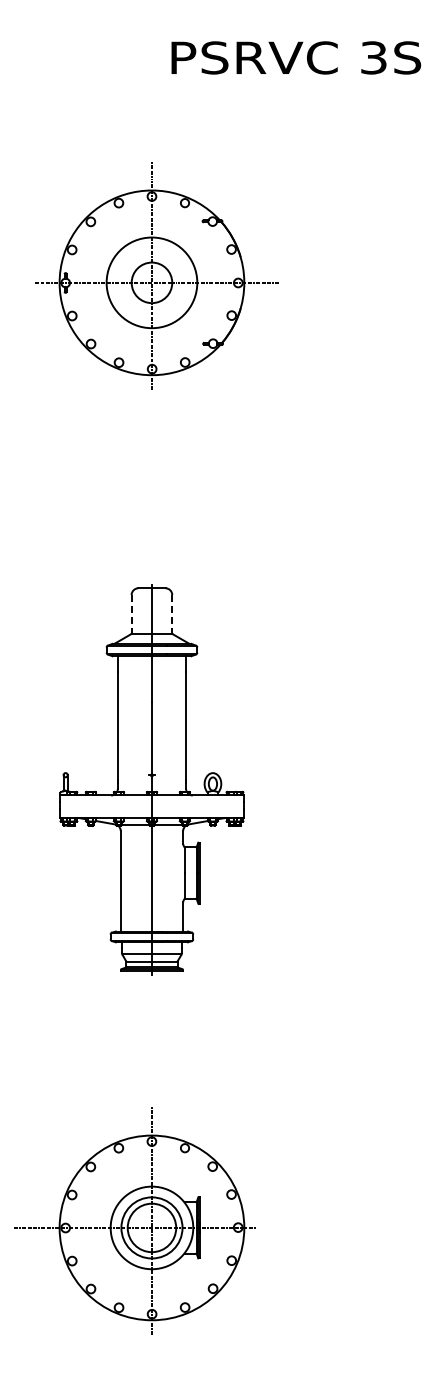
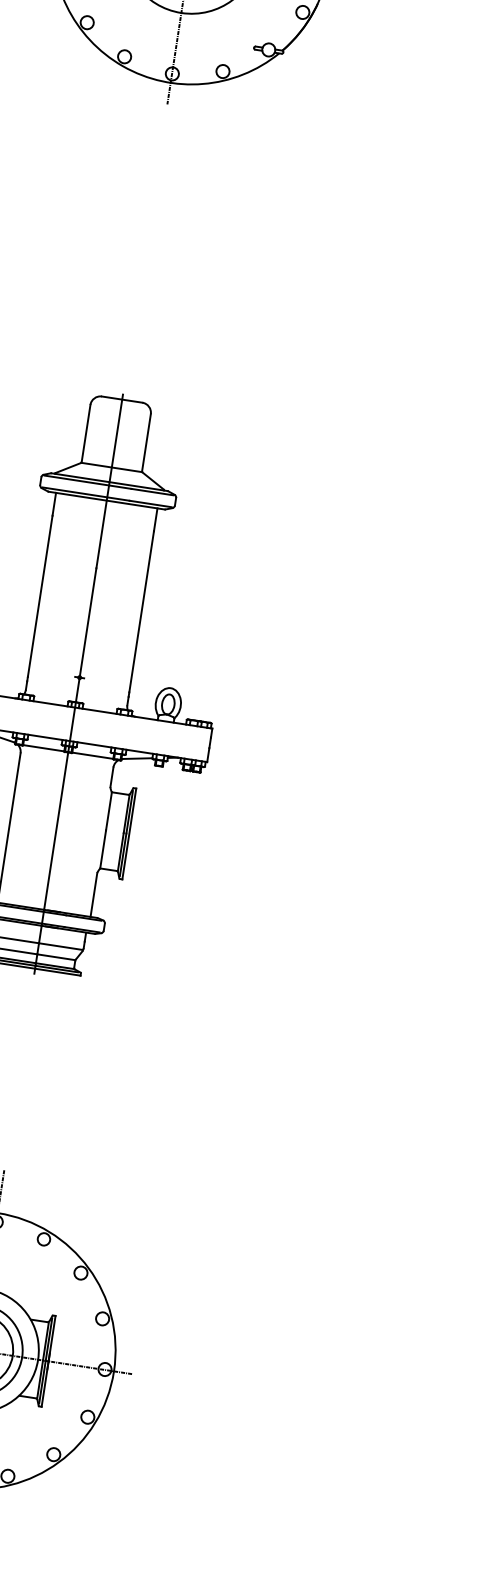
line: (131, 614) -> (85, 433), dashed -> solid
line: (172, 614) -> (146, 443), dashed -> solid

